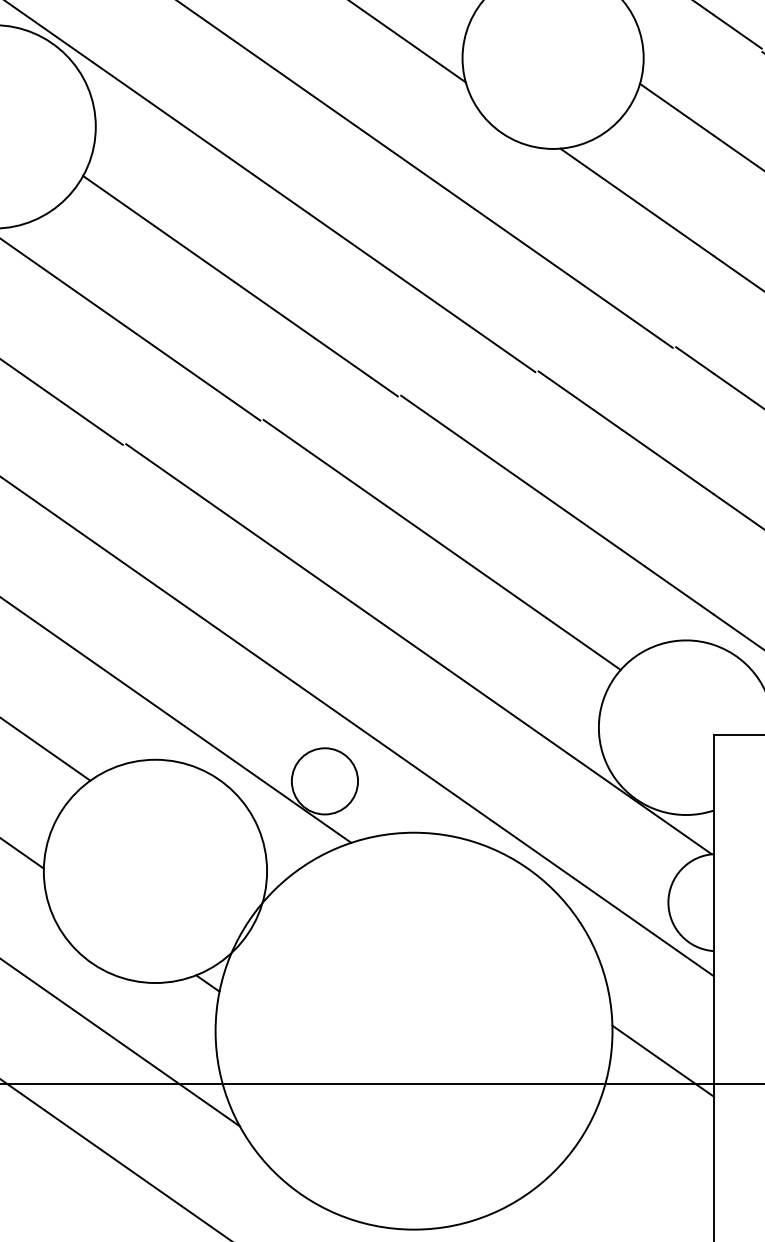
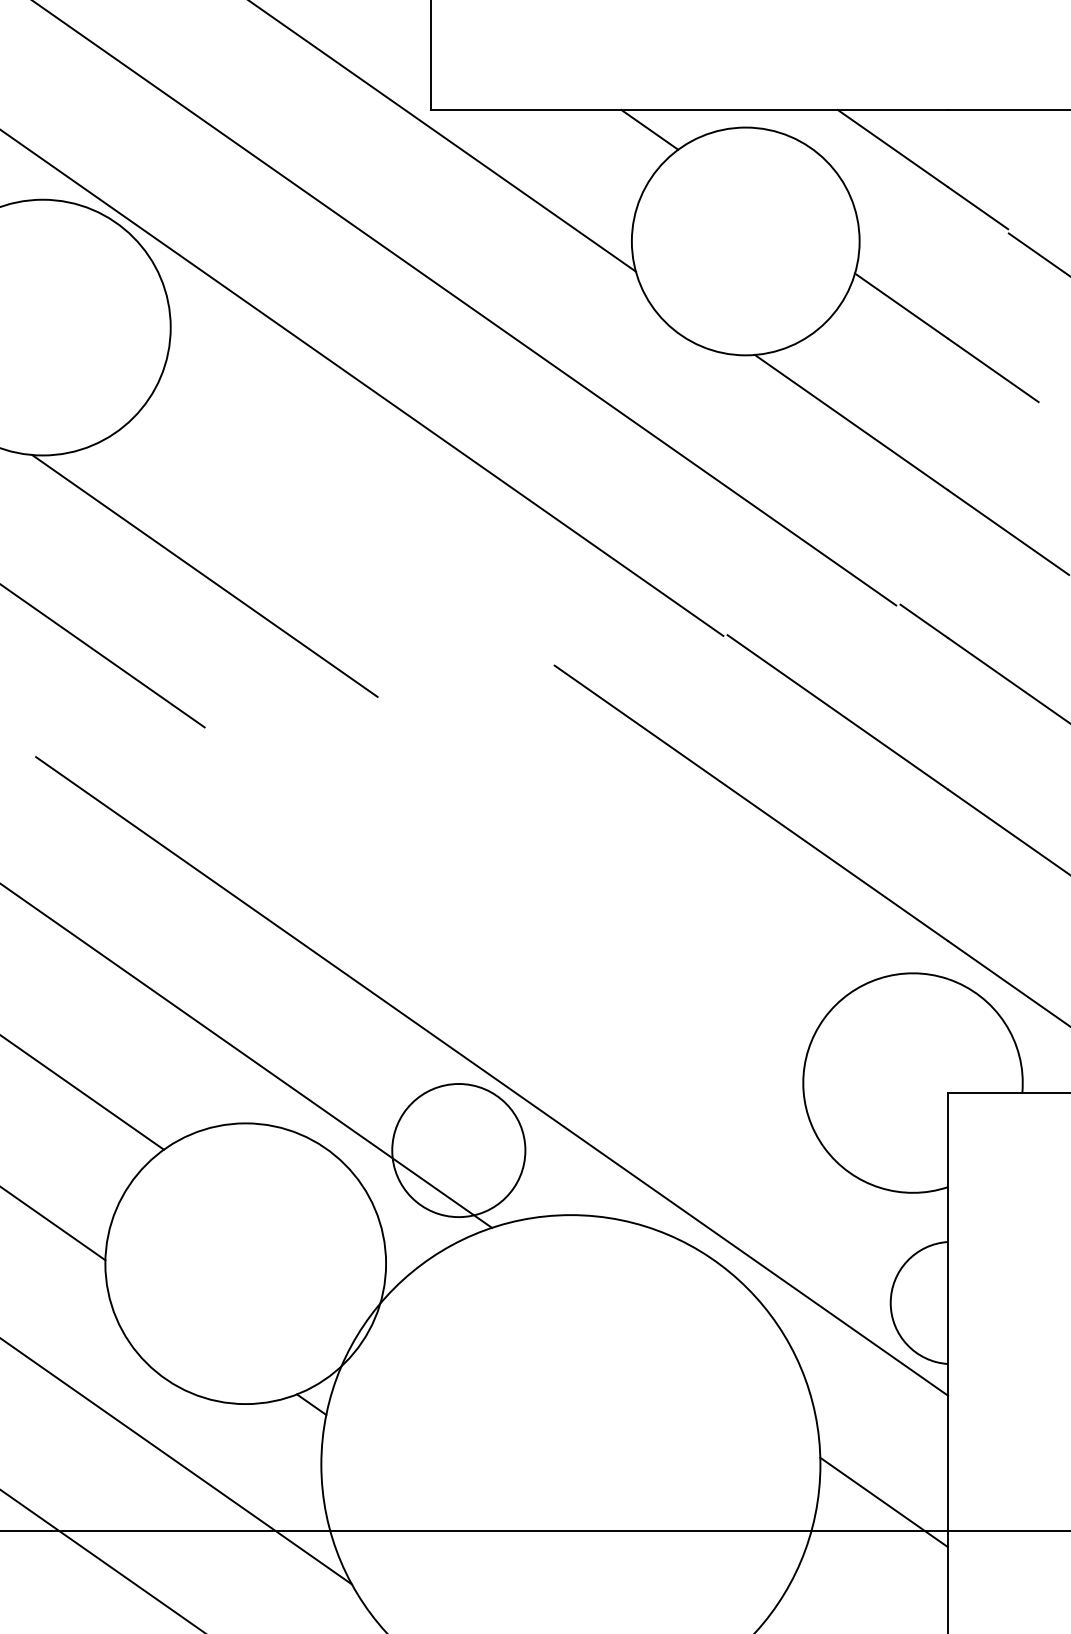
line: (240, 285) -> (352, 527), removed
line: (441, 545) -> (605, 853), removed
line: (418, 649) -> (576, 984), removed
circle: (324, 781) -> (458, 1150), size x1.6

